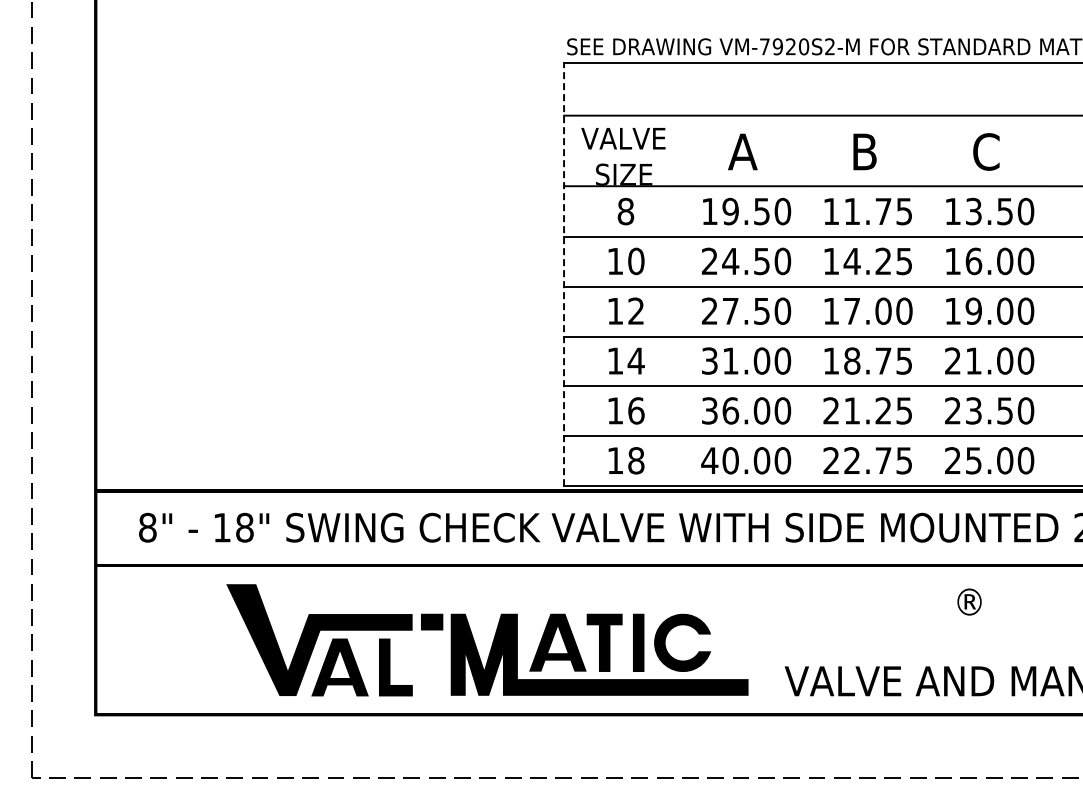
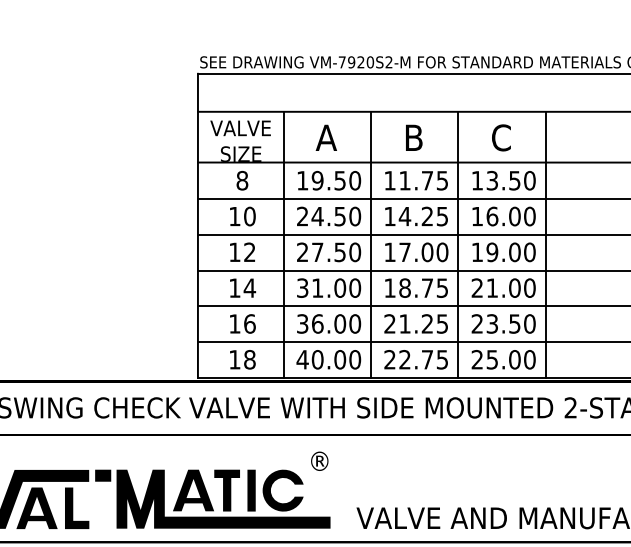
line: (564, 274) -> (198, 225), dashed -> solid
line: (683, 300) -> (283, 244), added
line: (804, 300) -> (370, 244), added
line: (926, 300) -> (458, 244), added
line: (1047, 300) -> (545, 244), added
text: (969, 601) -> (319, 460), moved

